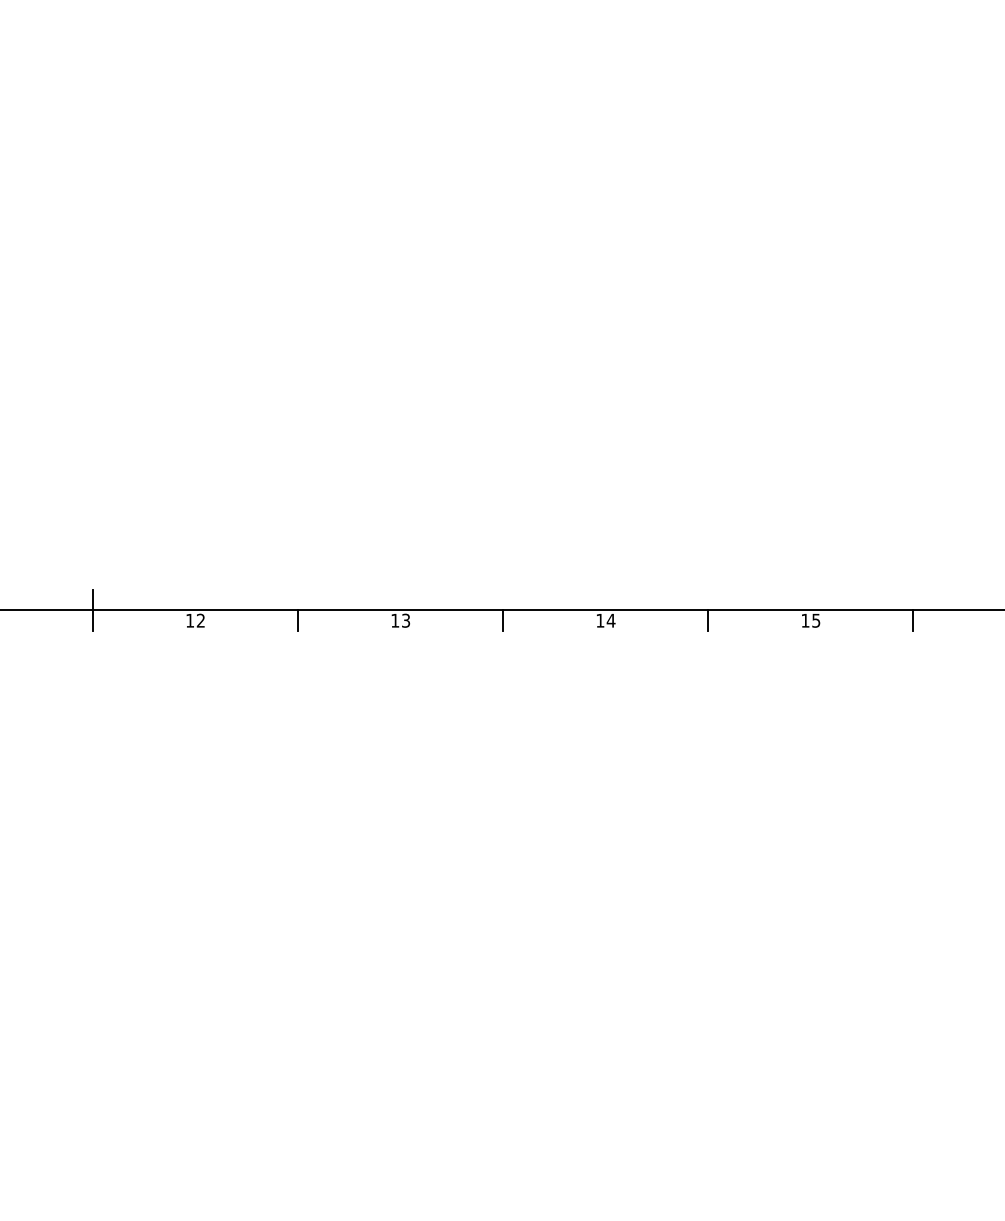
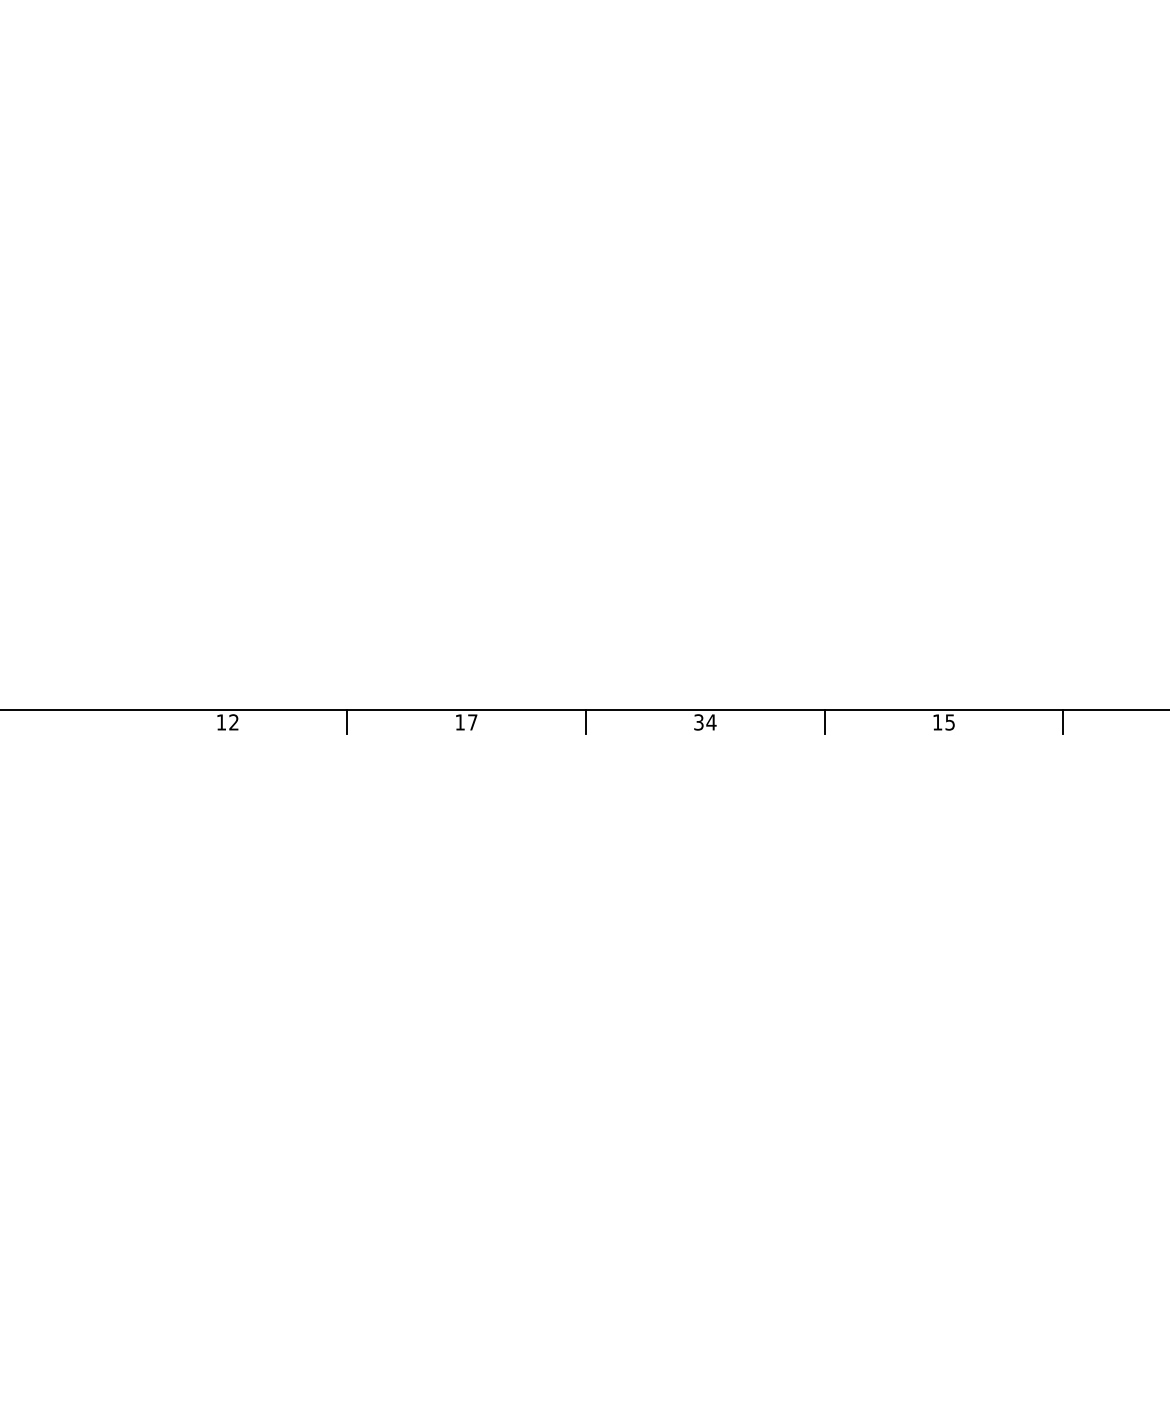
line: (93, 610) -> (108, 710), removed
text: (406, 620) -> (473, 722), 13 -> 17
text: (600, 620) -> (699, 722), 14 -> 34

